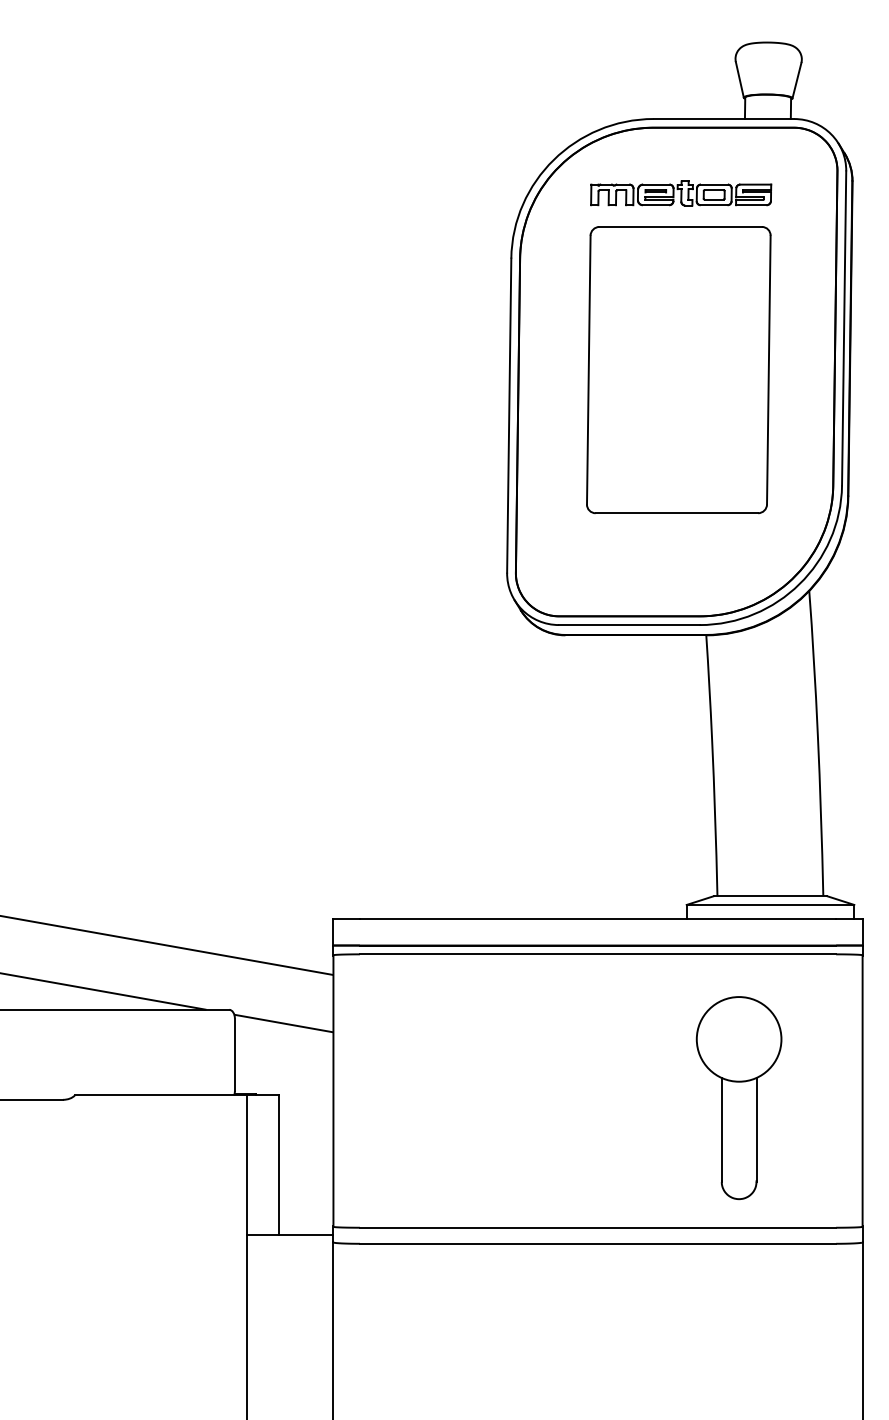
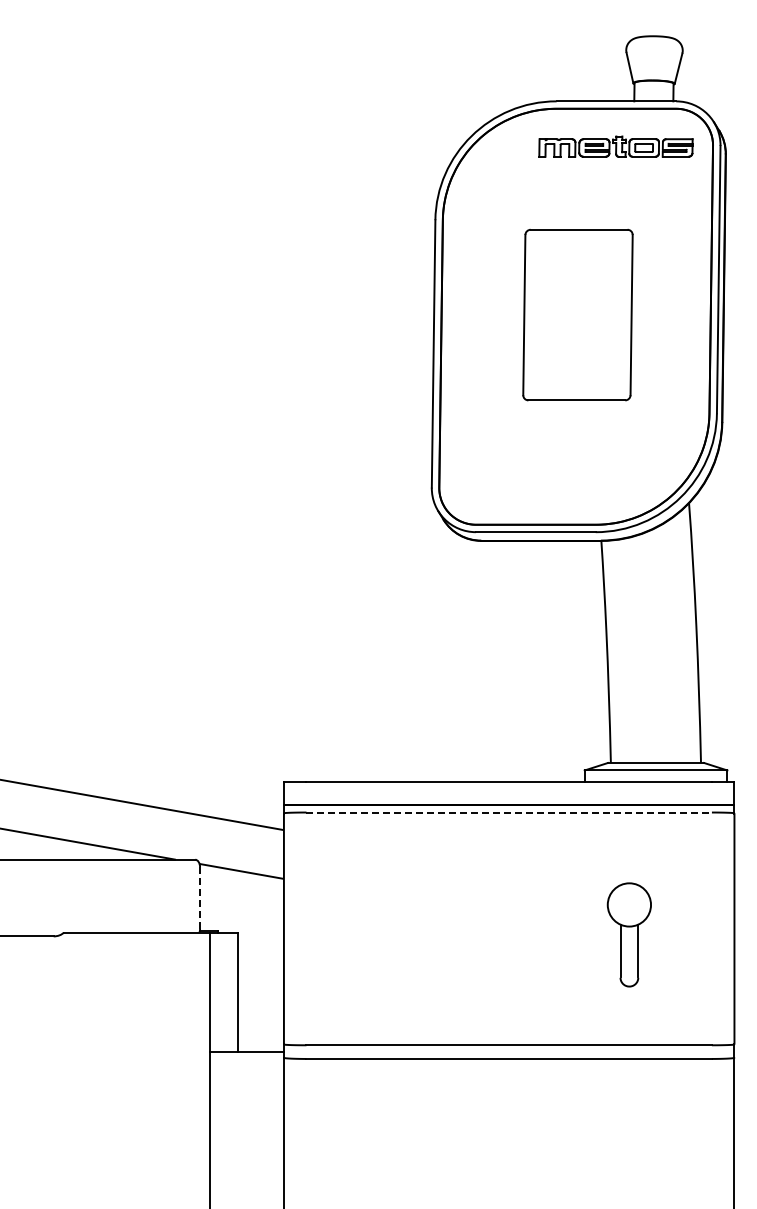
part: (680, 193) -> (615, 146), moved
part: (678, 369) -> (577, 314), size x0.7
line: (598, 954) -> (509, 812), solid -> dashed
line: (235, 1055) -> (200, 898), solid -> dashed
part: (739, 1097) -> (629, 934), size x0.6

